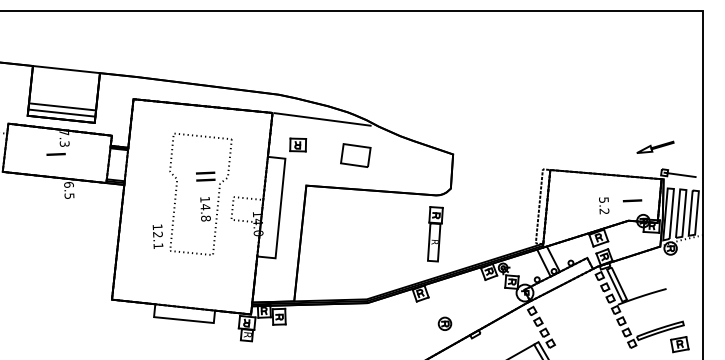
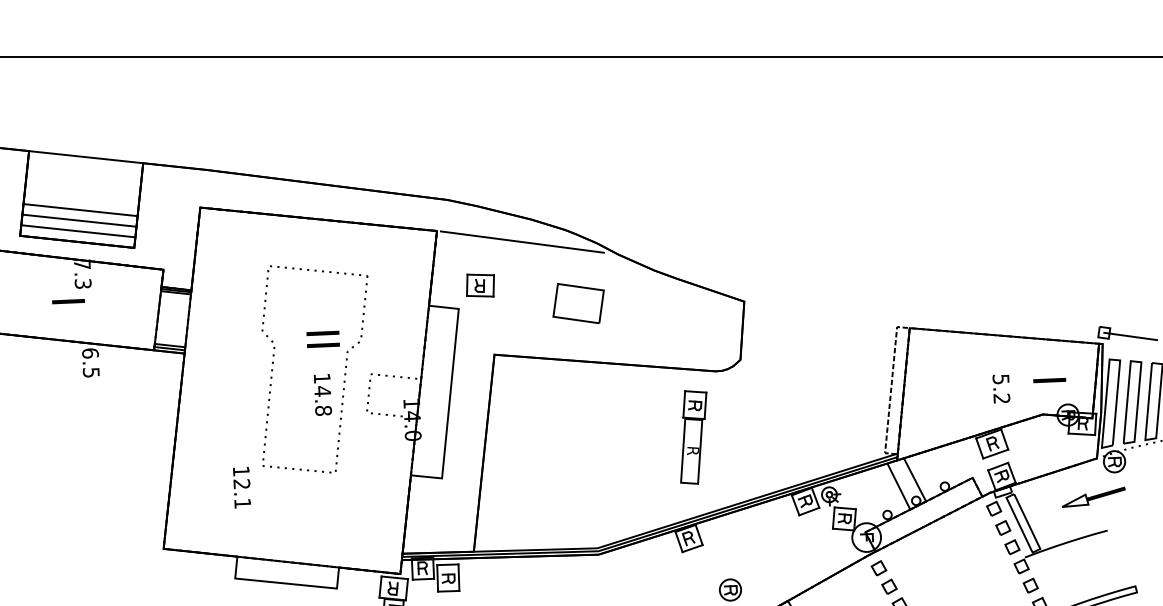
line: (62, 100) -> (79, 209), added
part: (655, 146) -> (1093, 495), moved
part: (435, 234) -> (693, 437), moved
text: (157, 236) -> (241, 487), moved

